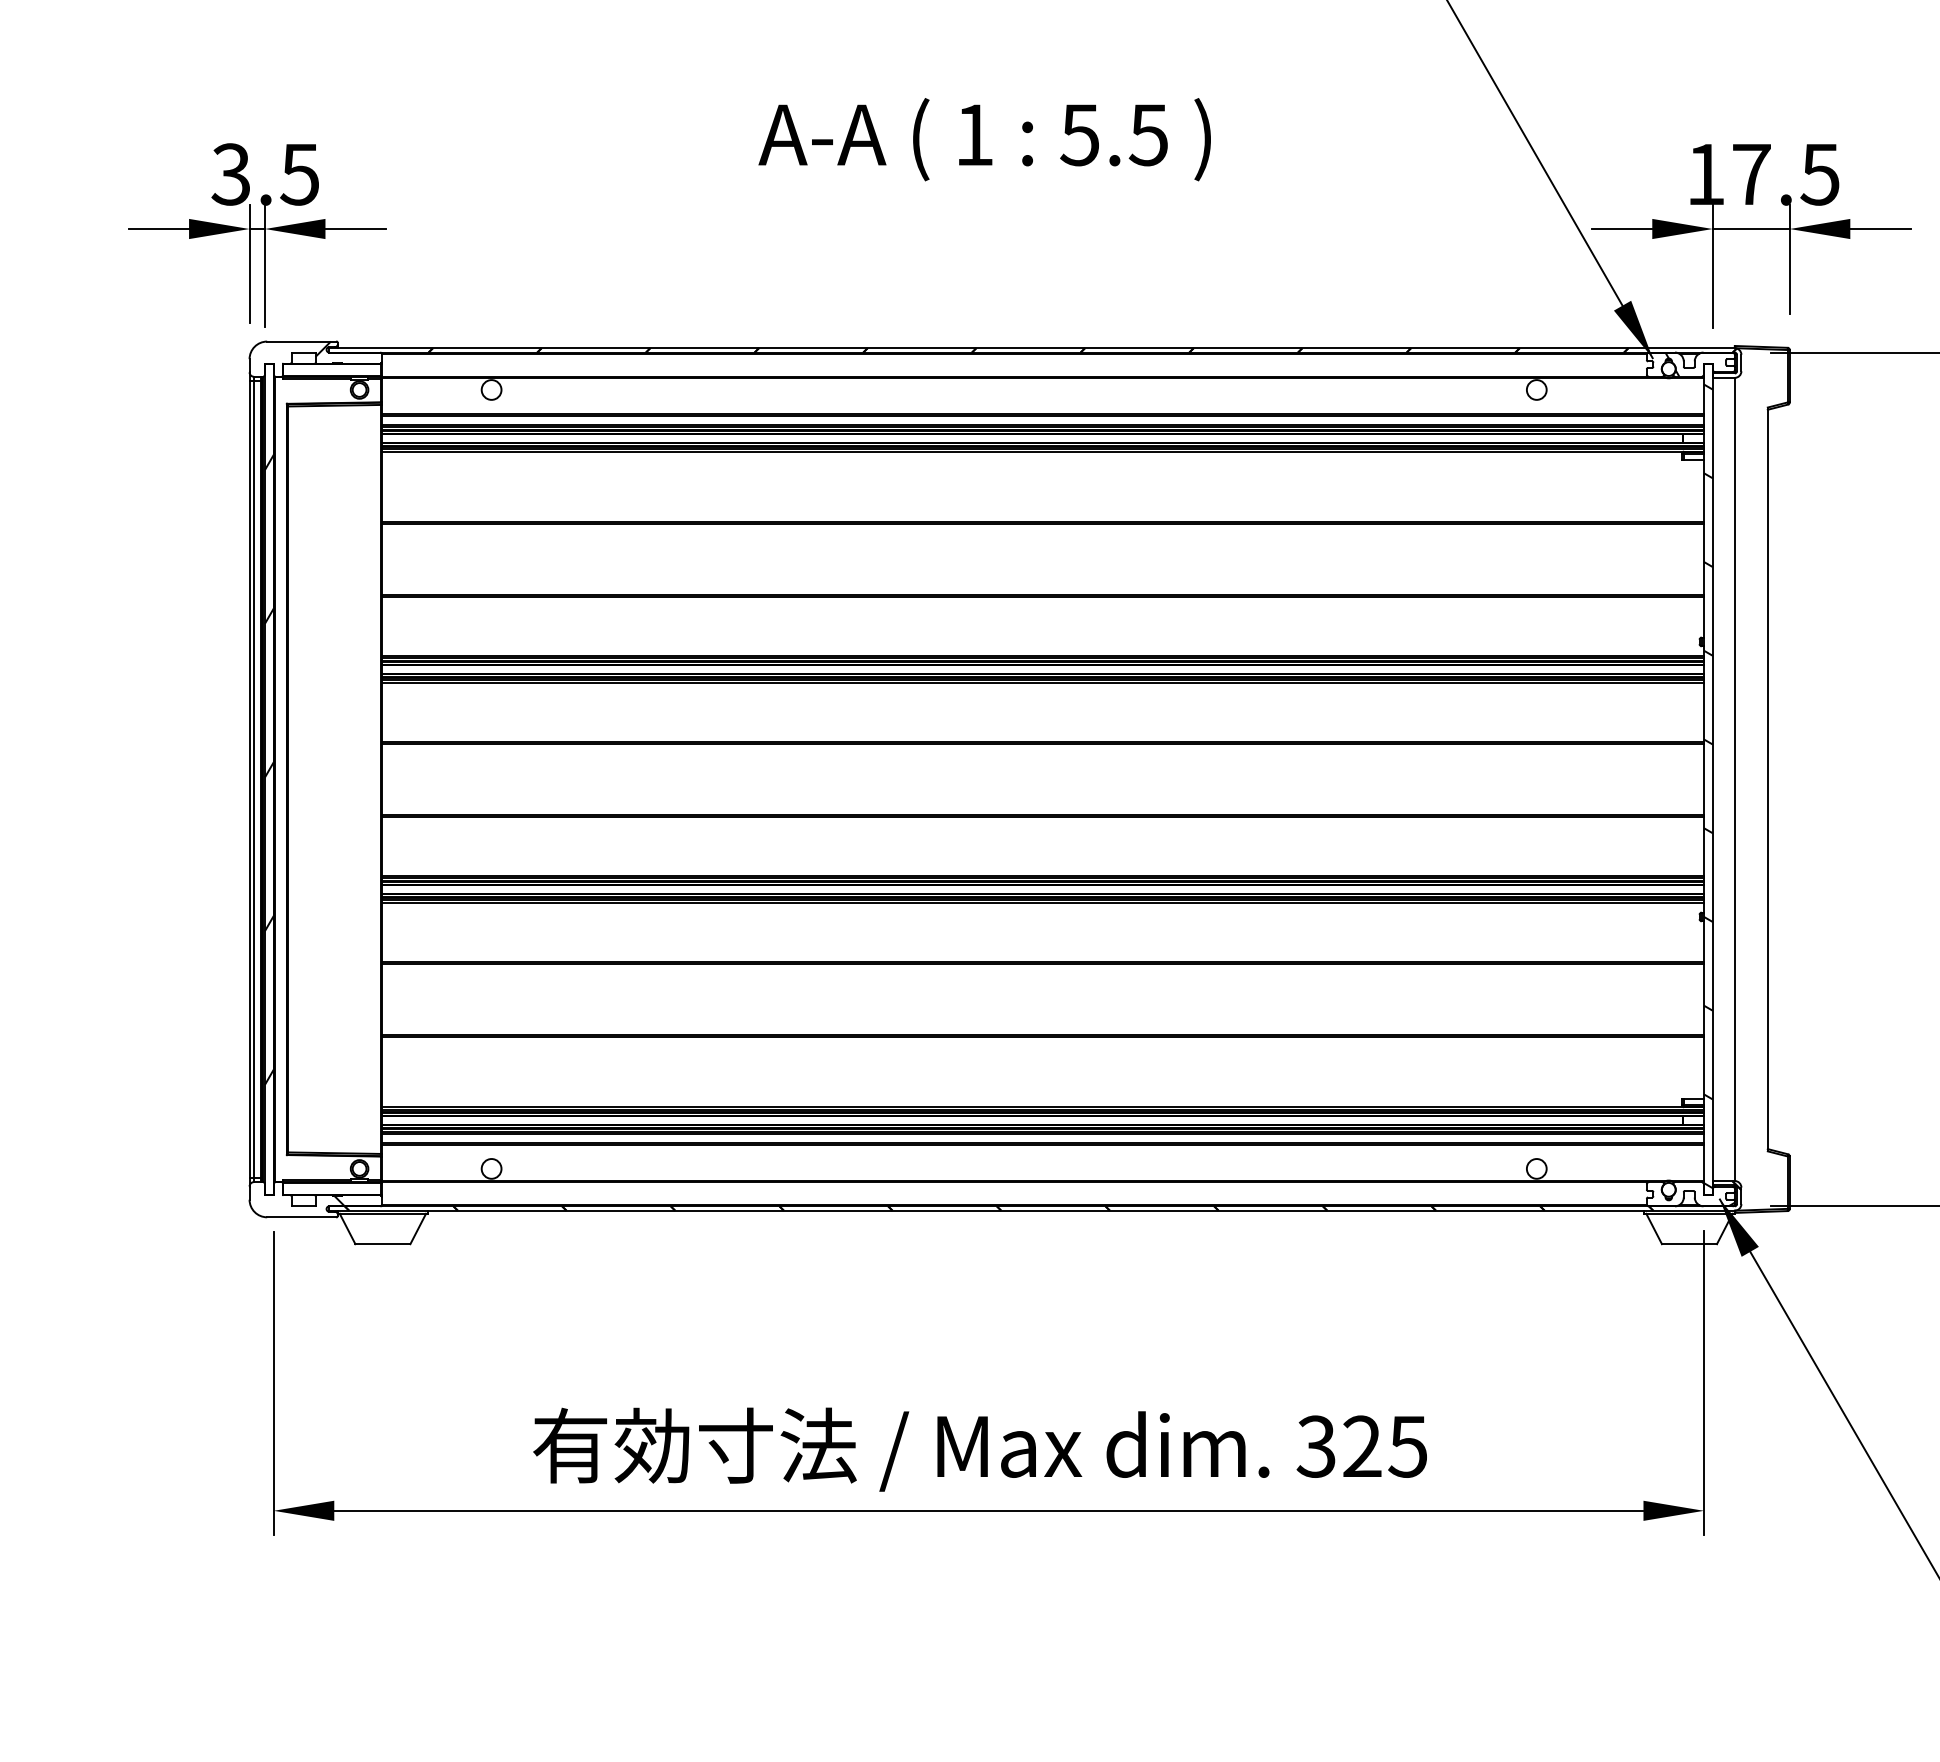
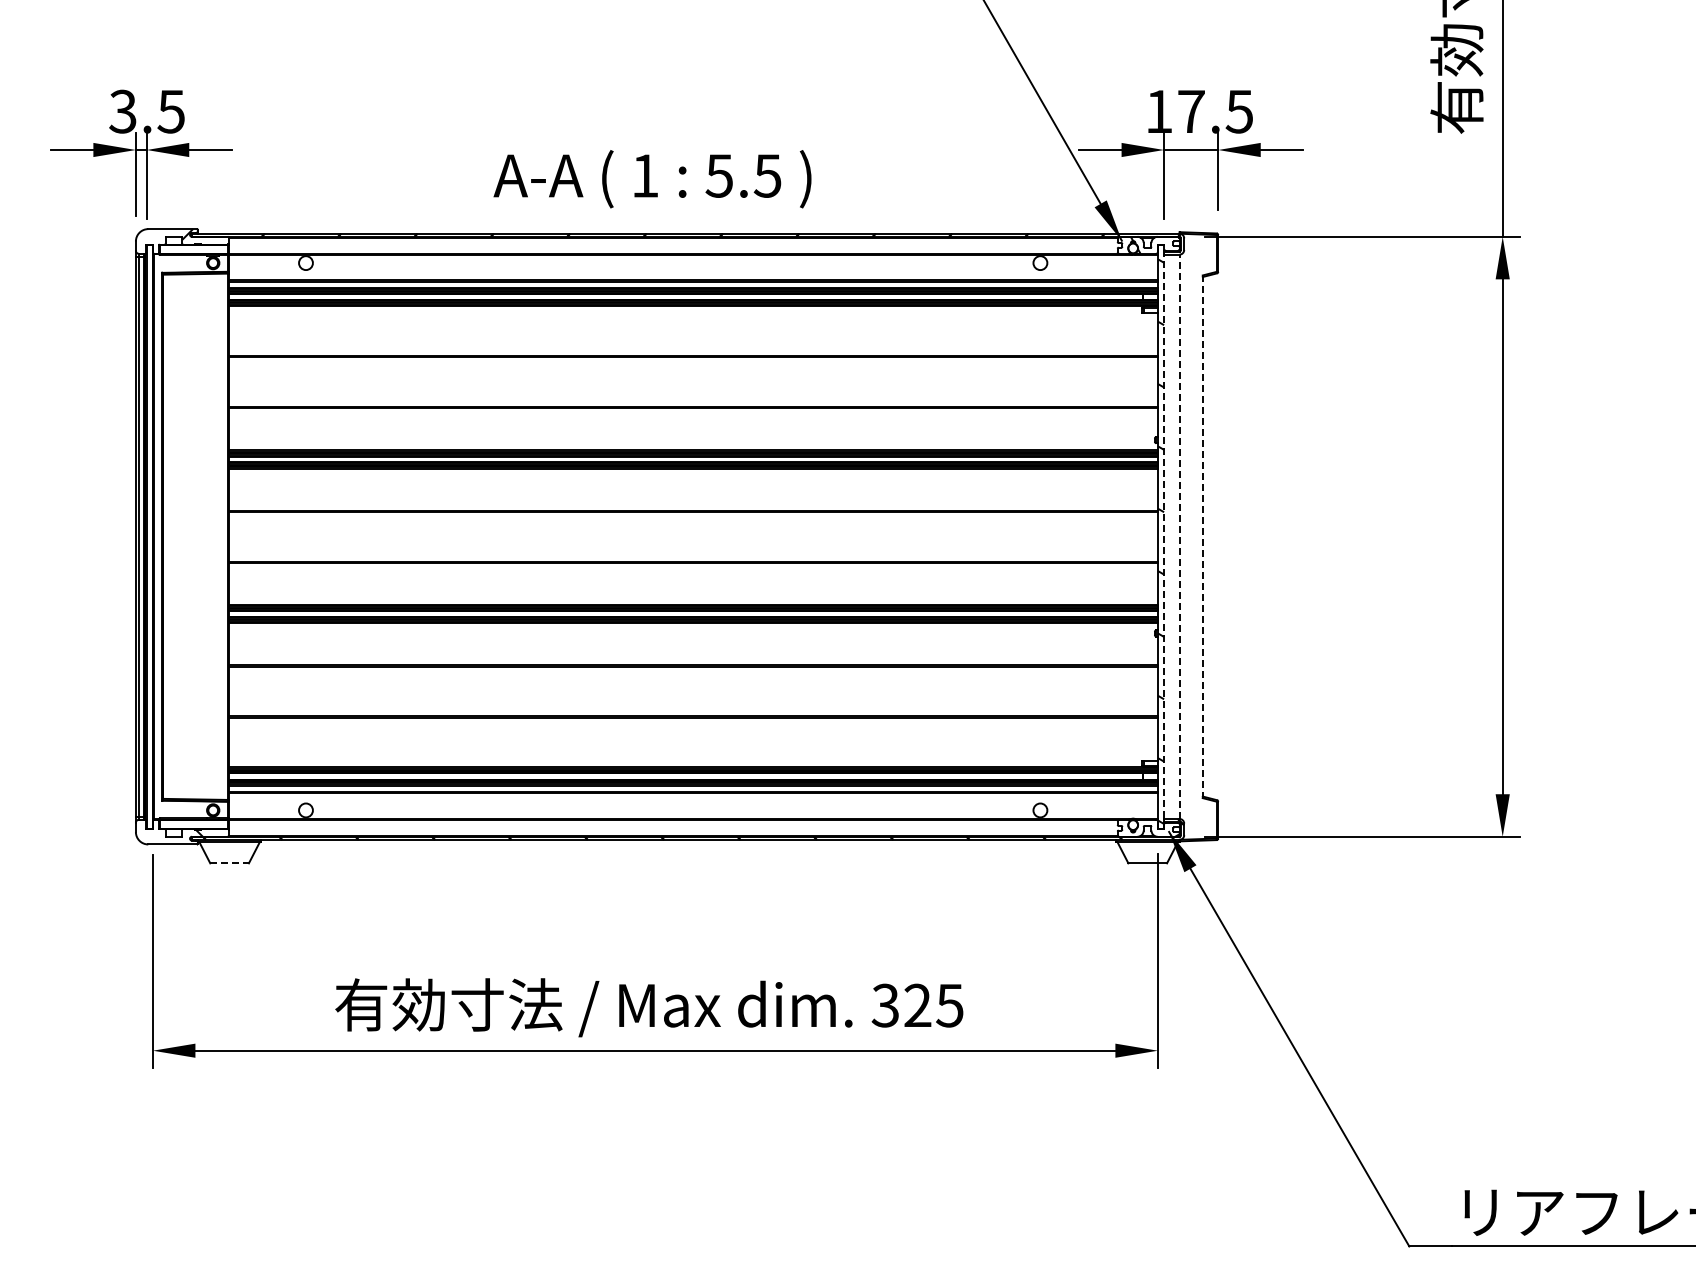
text: (984, 140) -> (652, 179), moved
hatch: (268, 769) -> (149, 529), removed
line: (1713, 779) -> (1164, 536), solid -> dashed
line: (1734, 779) -> (1179, 536), solid -> dashed
line: (1767, 780) -> (1202, 537), solid -> dashed
line: (384, 1244) -> (230, 863), solid -> dashed

